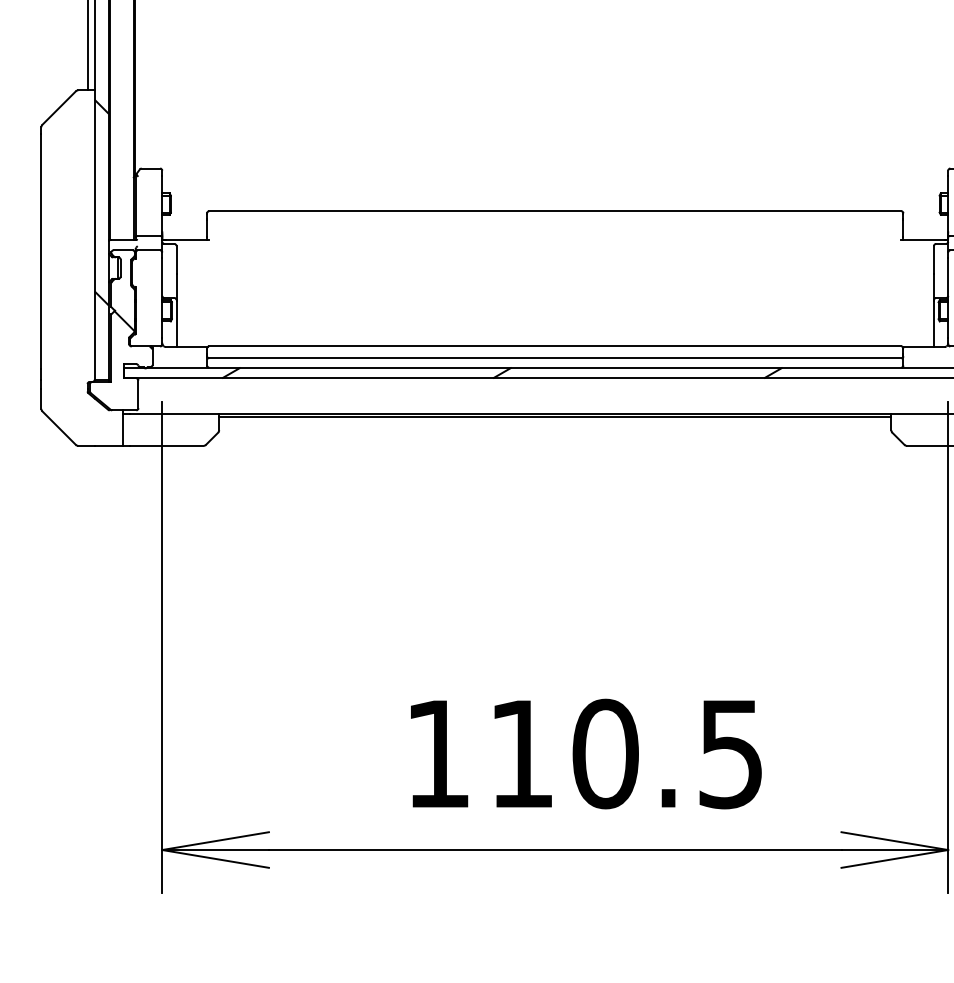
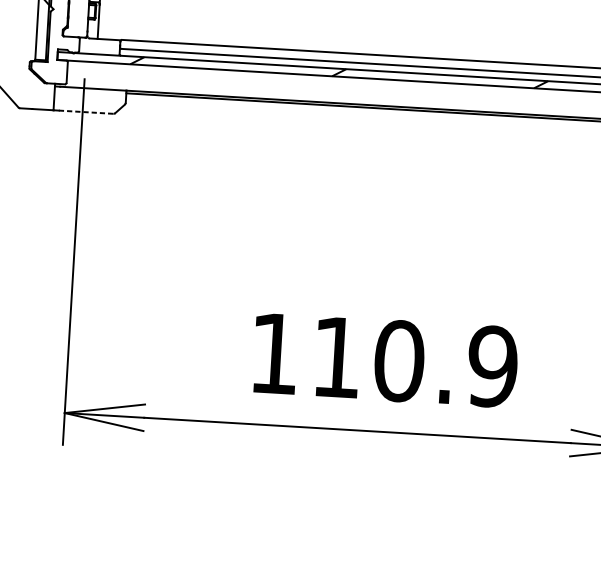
hatch: (133, 330) -> (66, 24), removed
line: (166, 445) -> (85, 111), solid -> dashed
text: (730, 753) -> (492, 366), 110.5 -> 110.9

